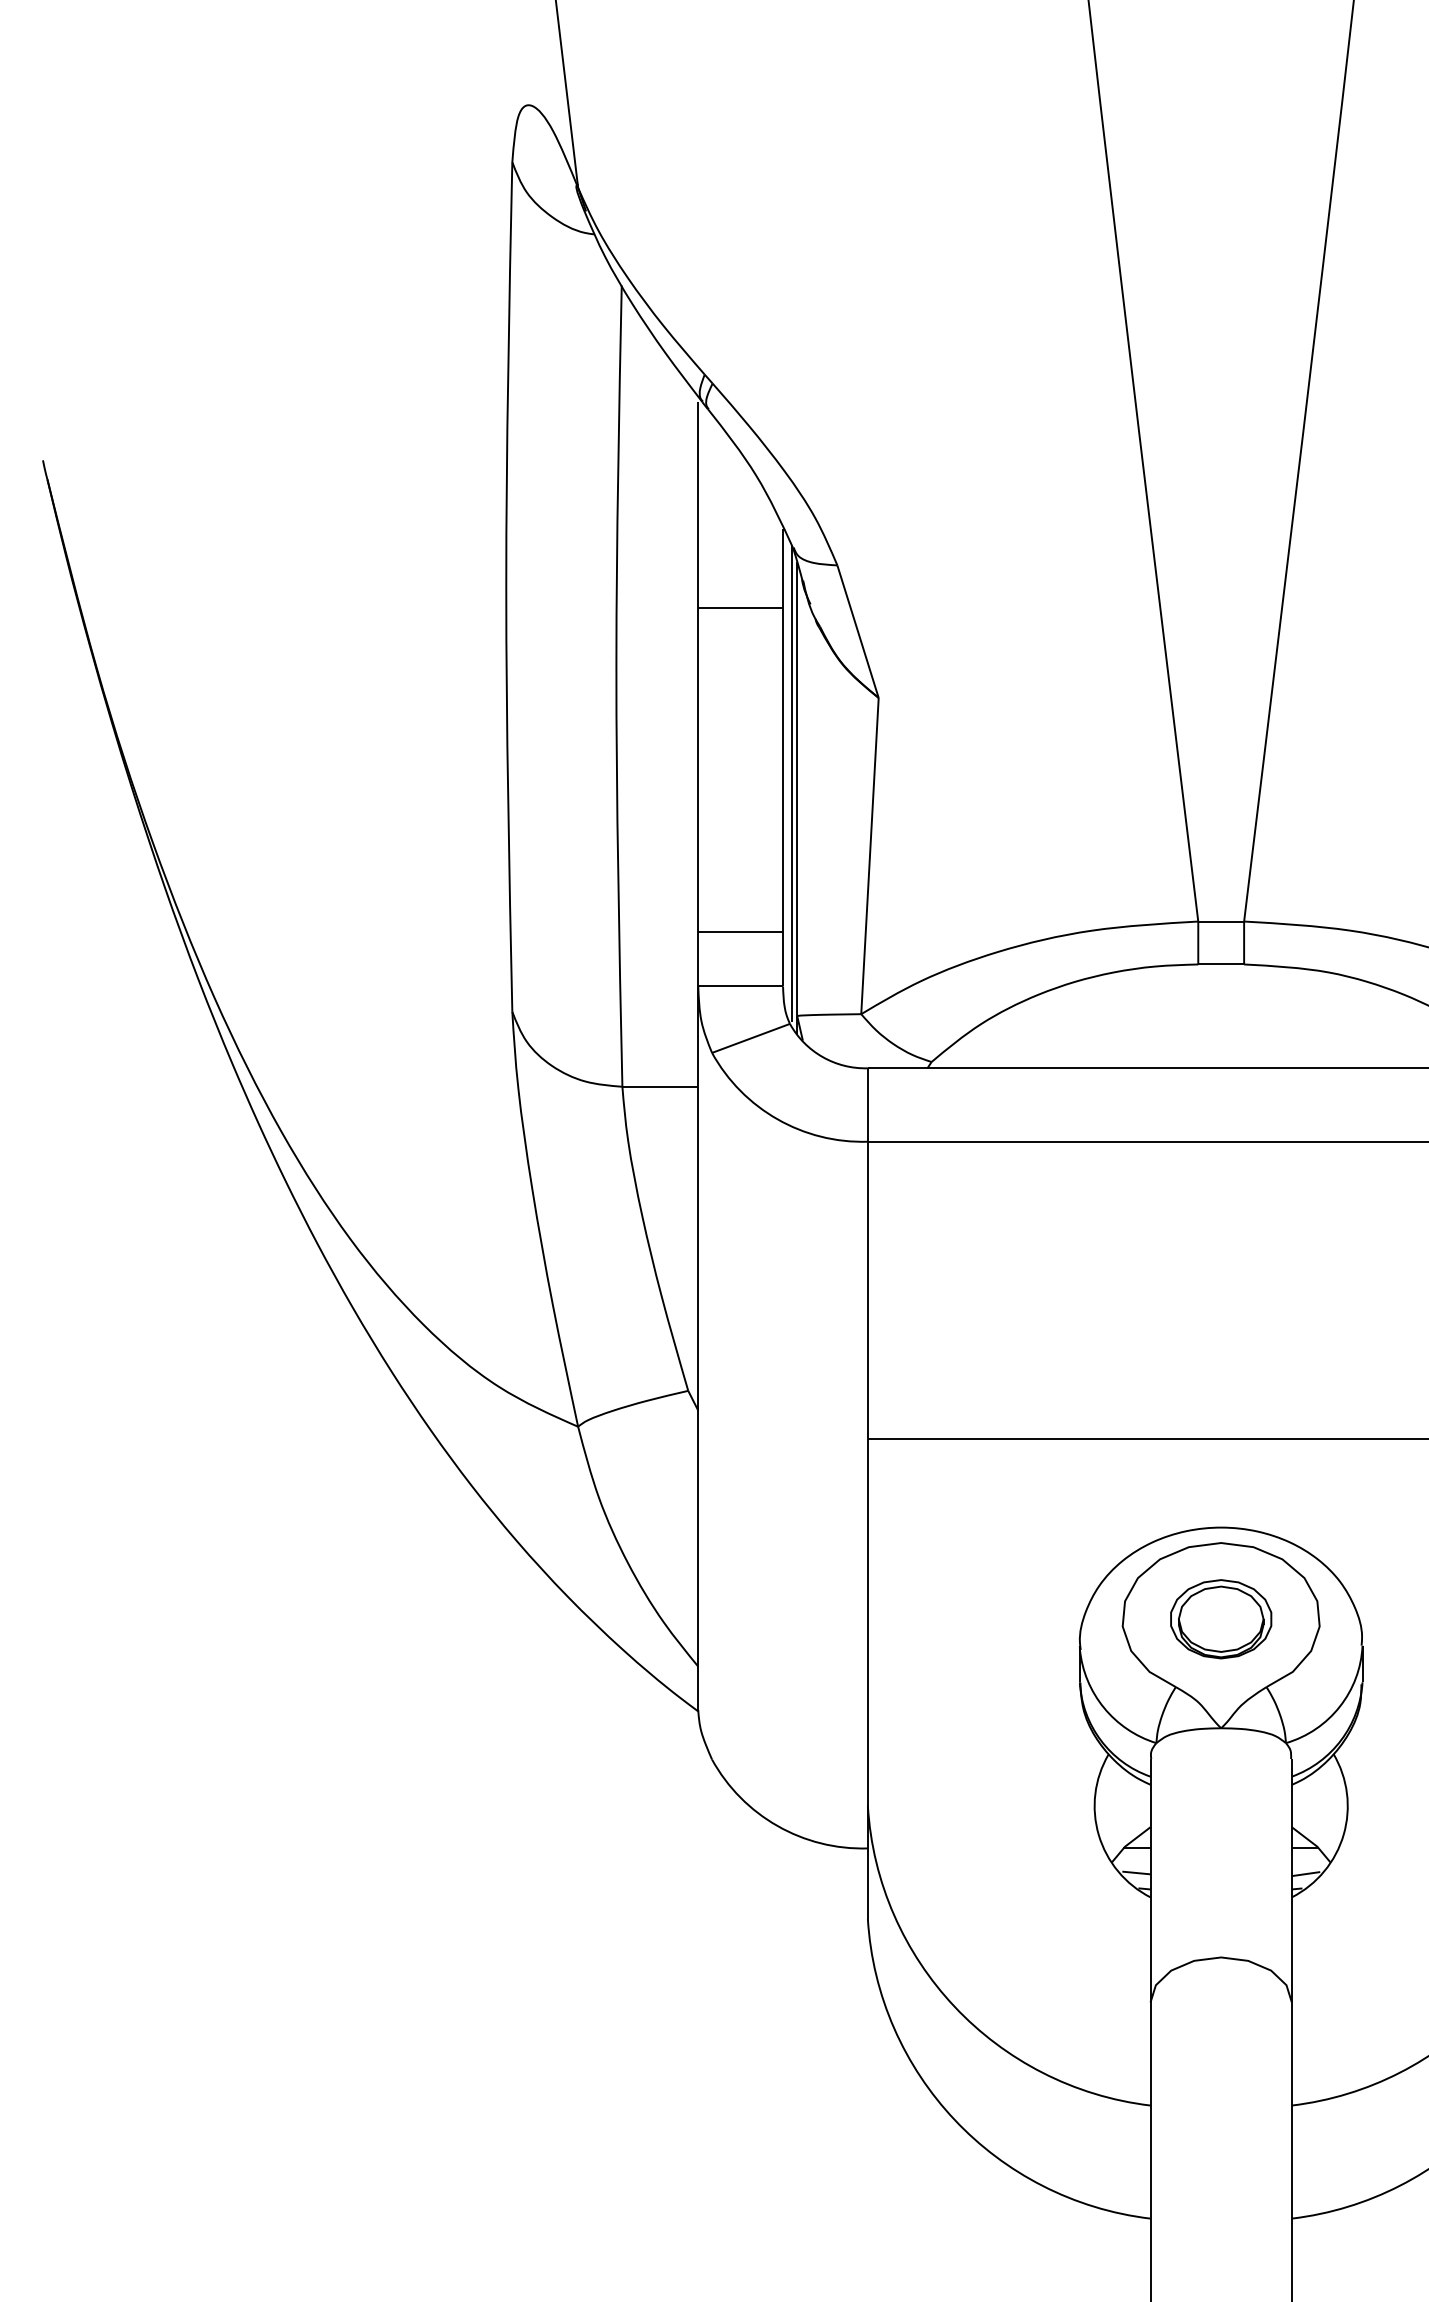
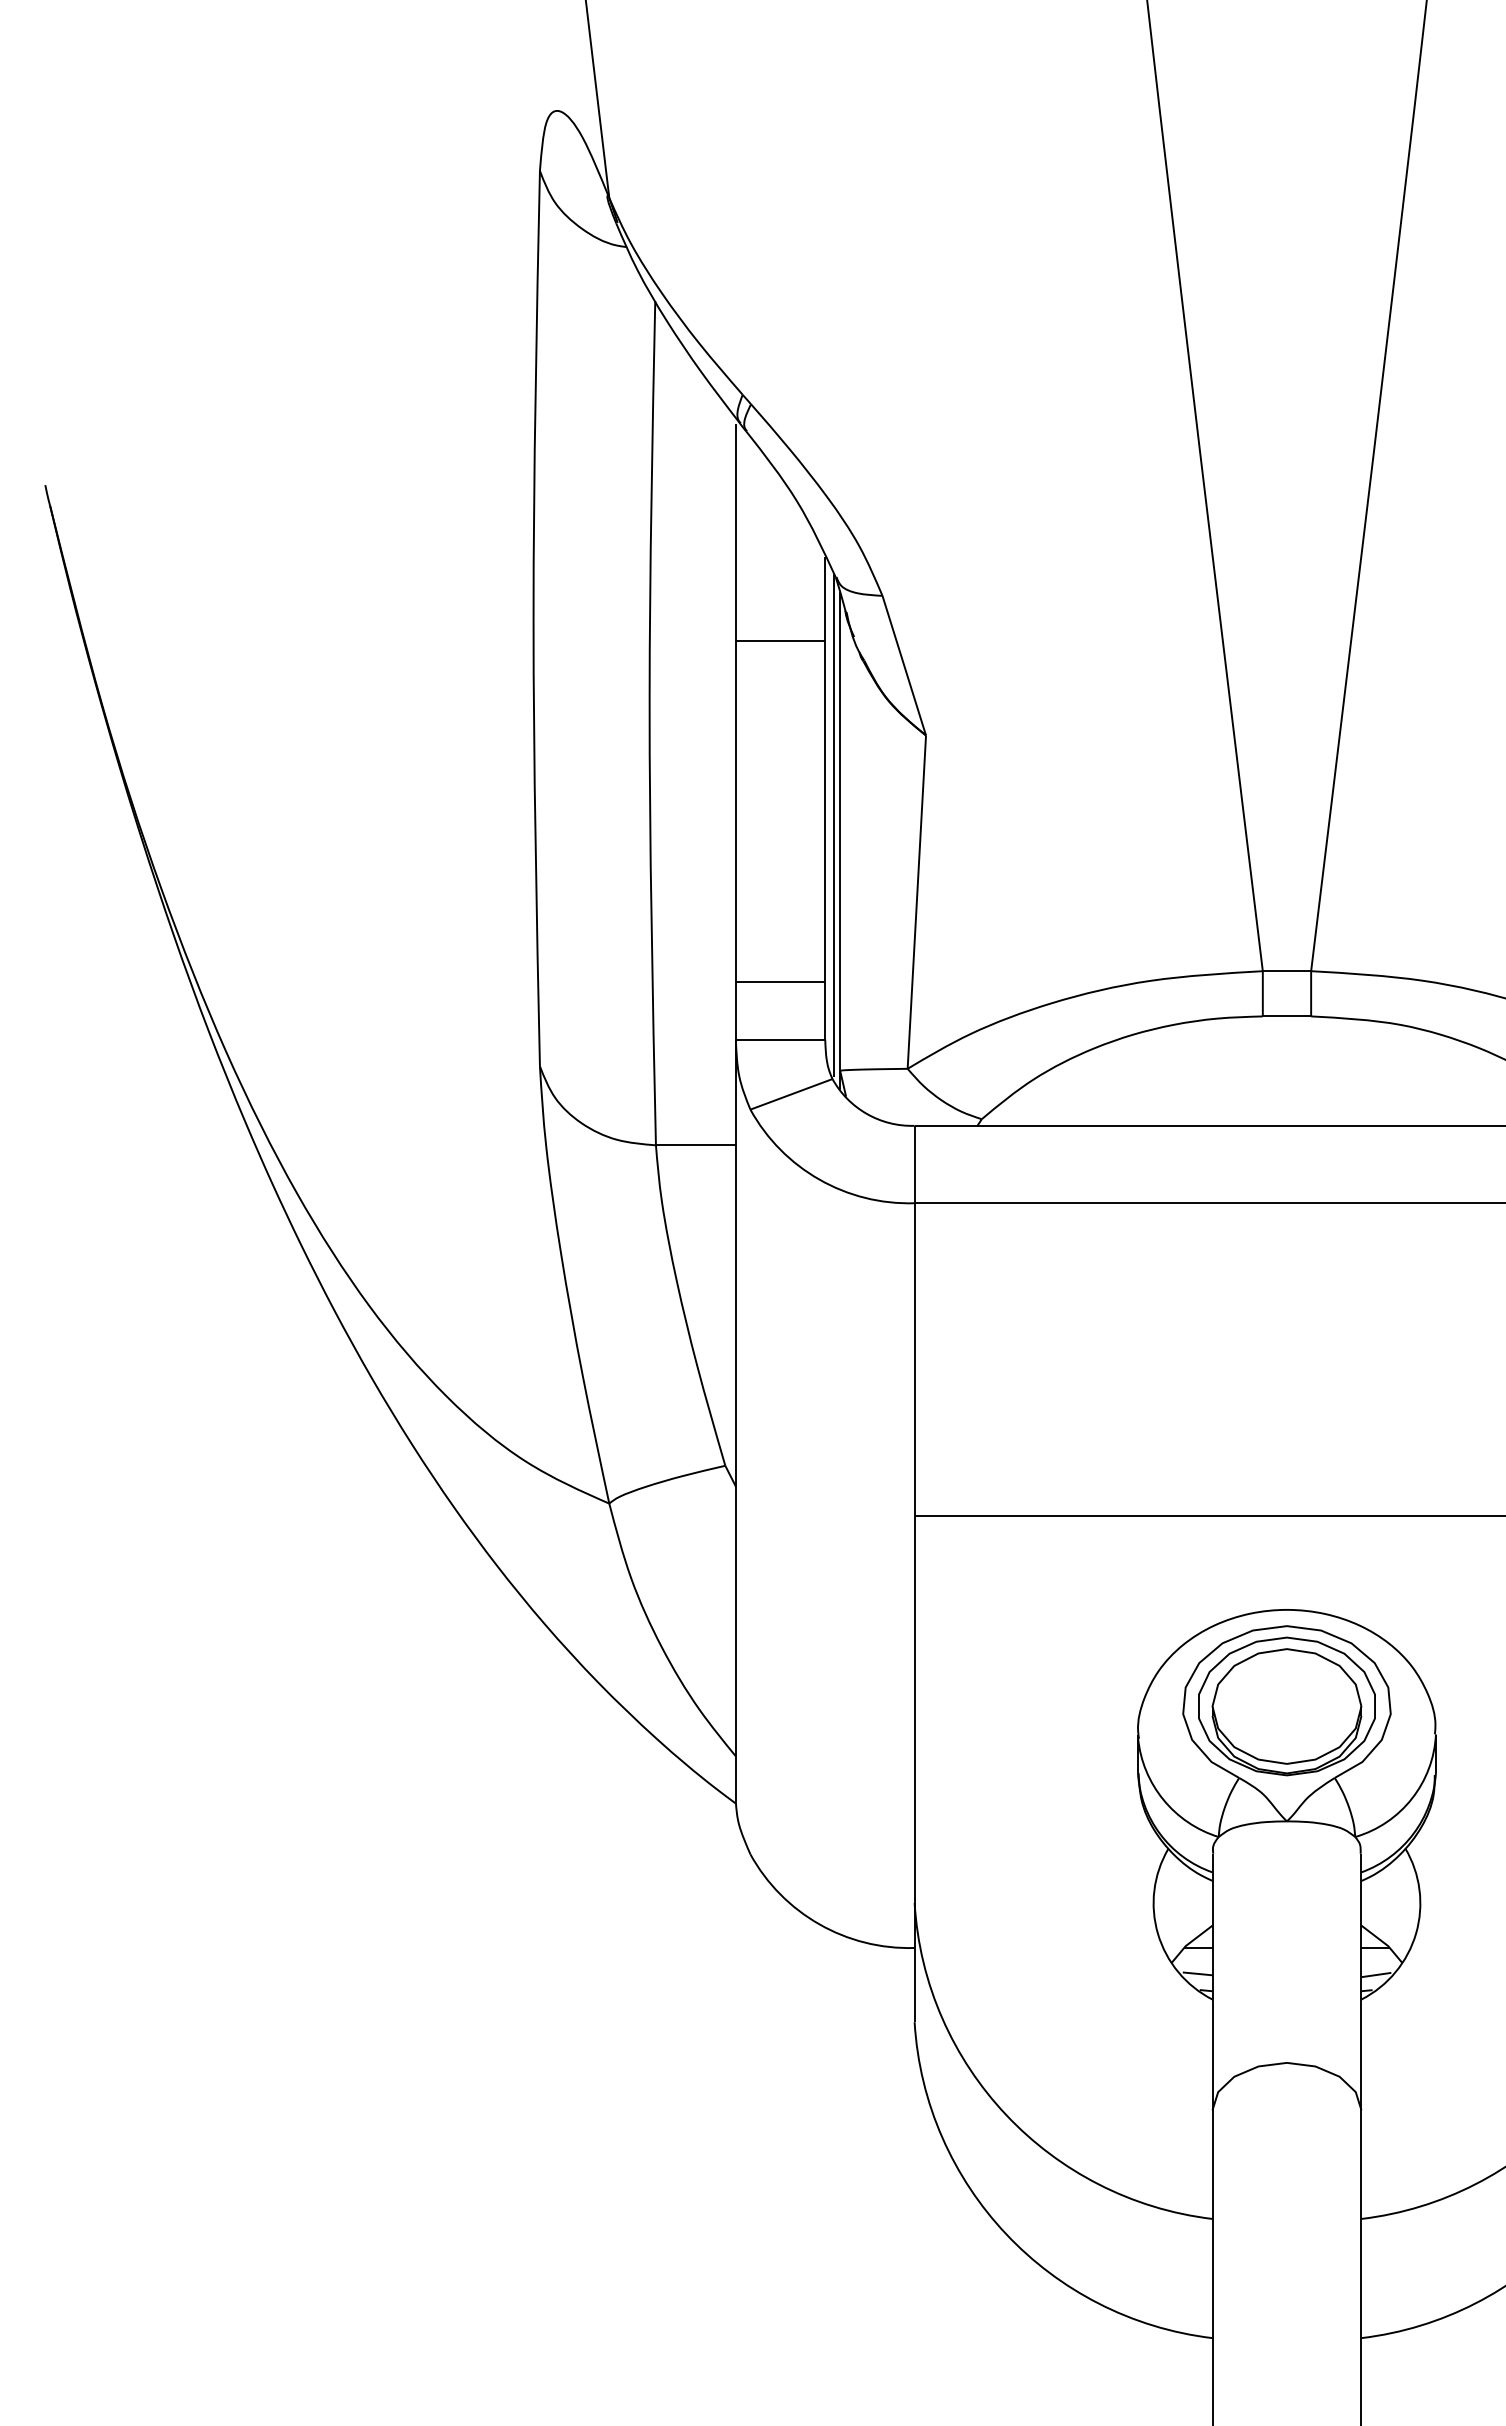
part: (1220, 1619) -> (1286, 1706), size x1.67

